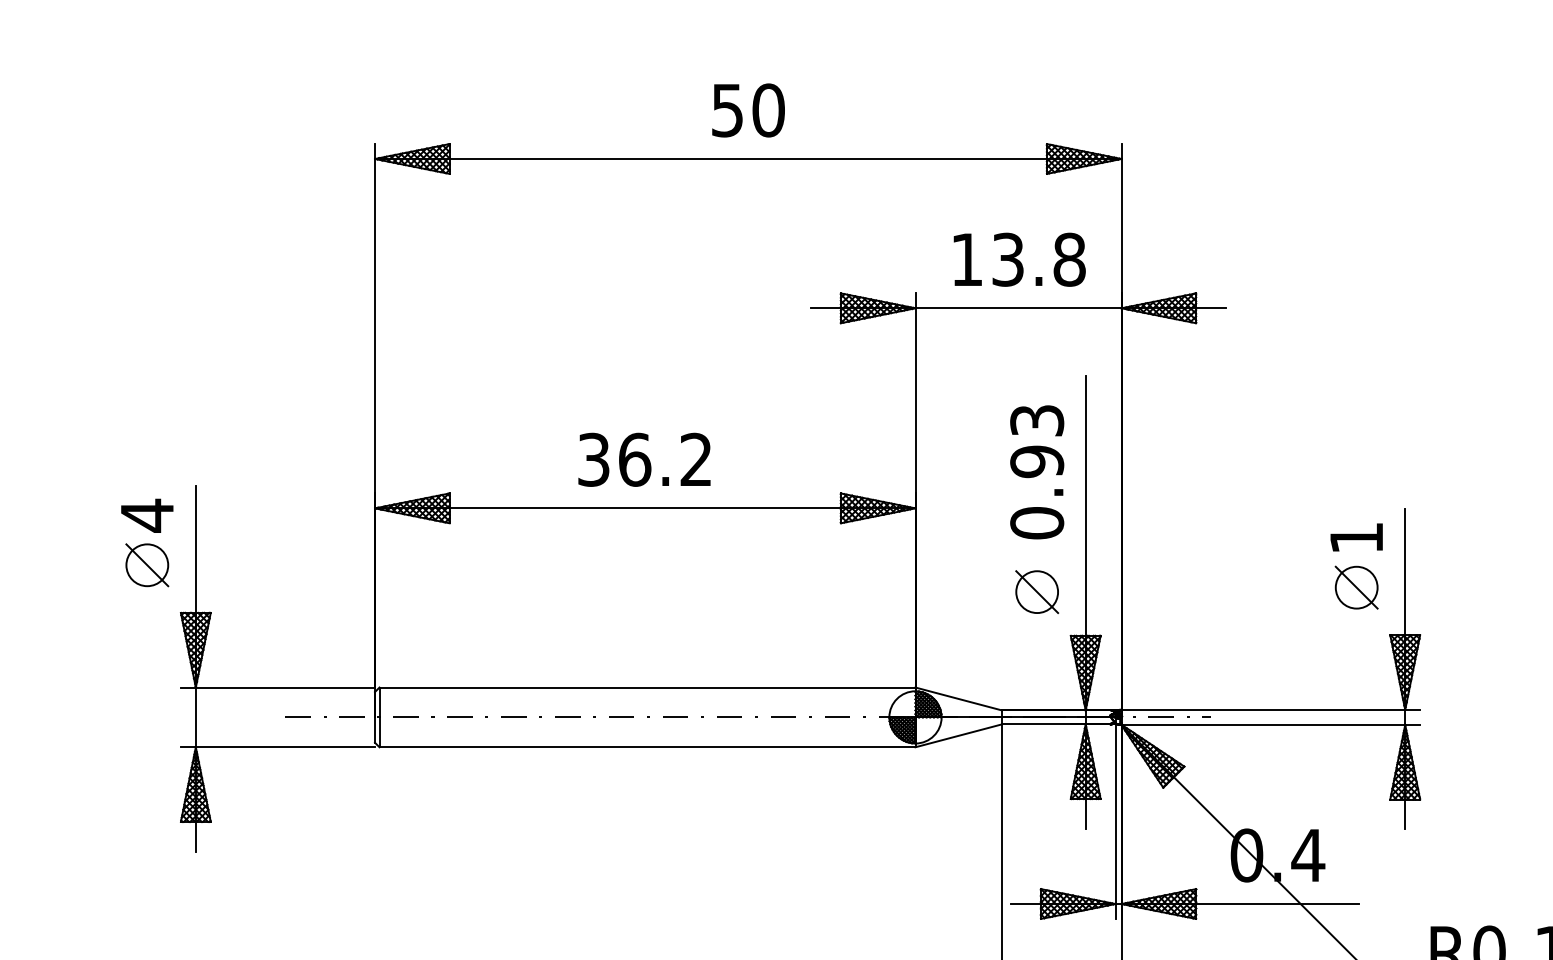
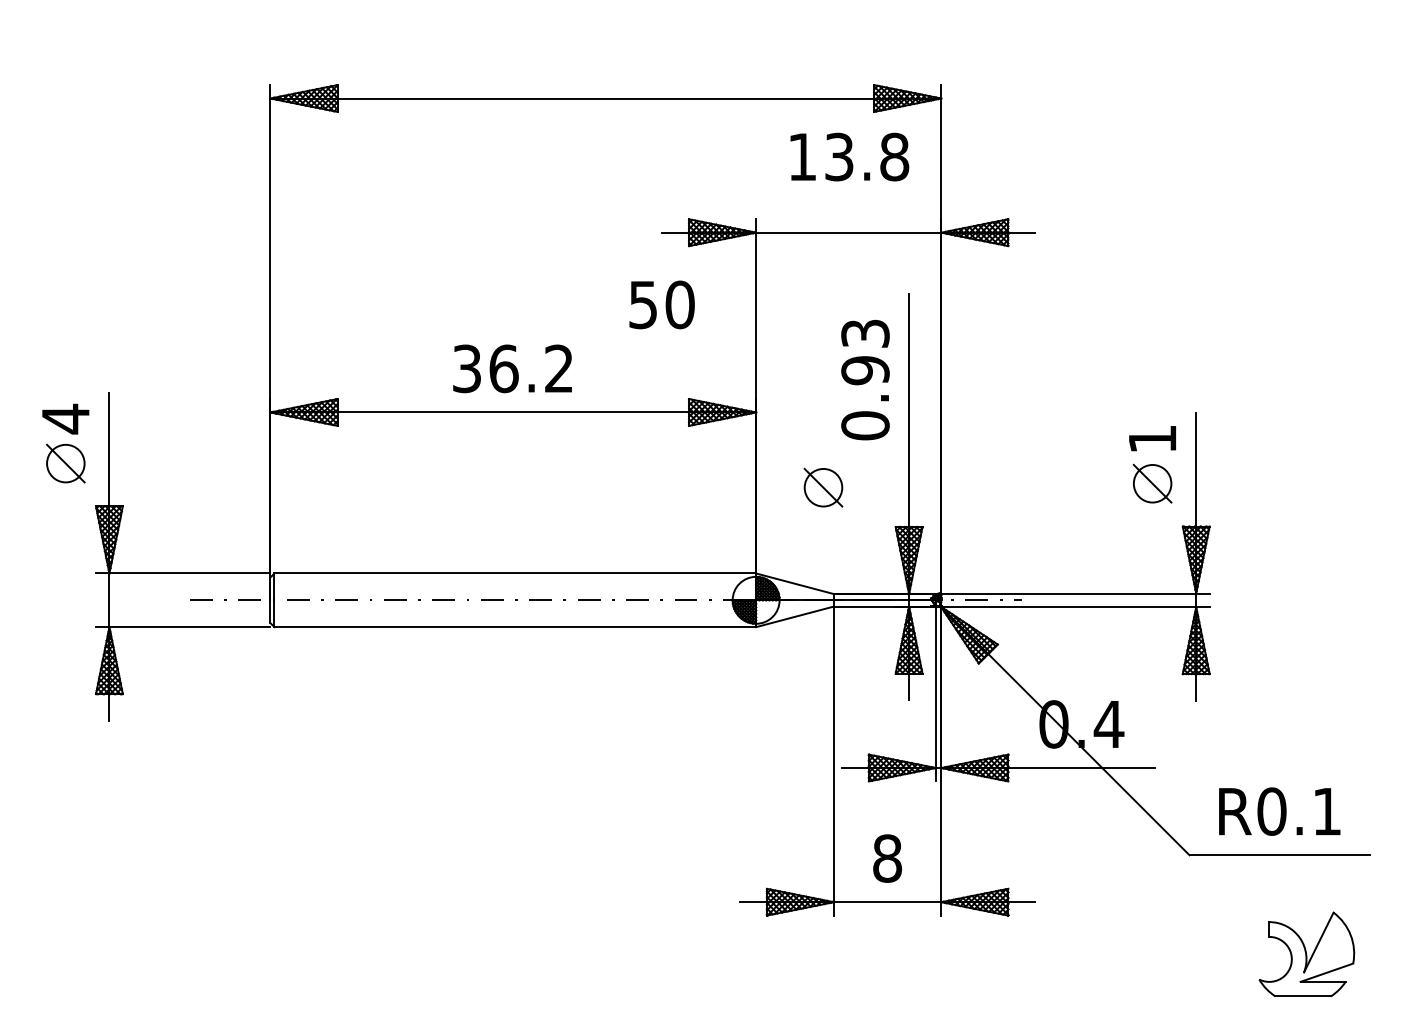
text: (747, 110) -> (661, 304), moved
text: (1019, 259) -> (849, 156), moved
part: (1037, 591) -> (823, 487), moved

